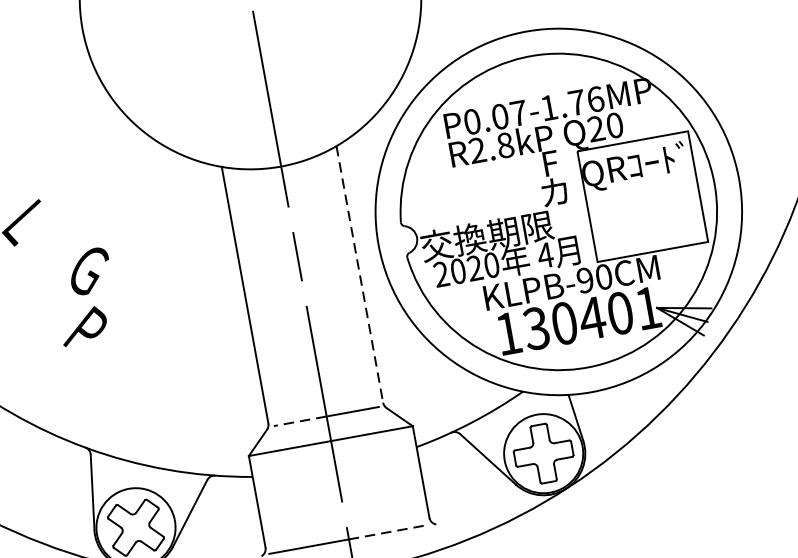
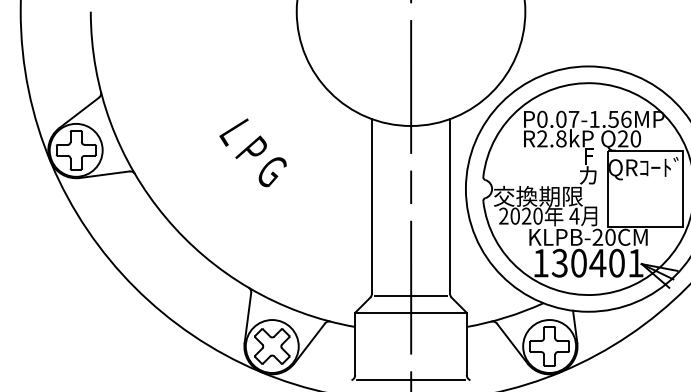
text: (576, 102) -> (613, 119), P0.07-1.76MP -> P0.07-1.56MP
line: (360, 274) -> (450, 206), dashed -> solid
text: (584, 280) -> (597, 237), KLPB-90CM -> KLPB-20CM
text: (82, 324) -> (250, 146), moved
line: (300, 421) -> (393, 296), dashed -> solid
line: (387, 532) -> (437, 379), dashed -> solid

